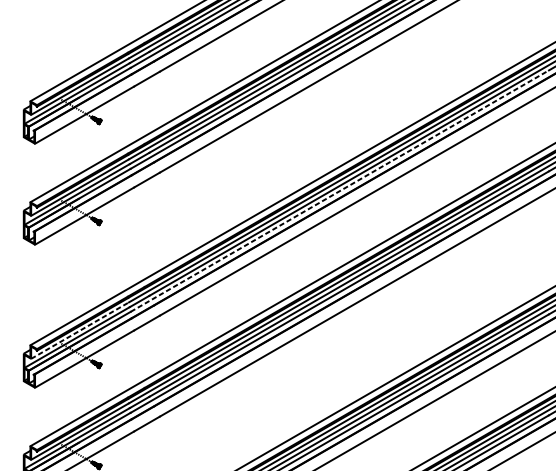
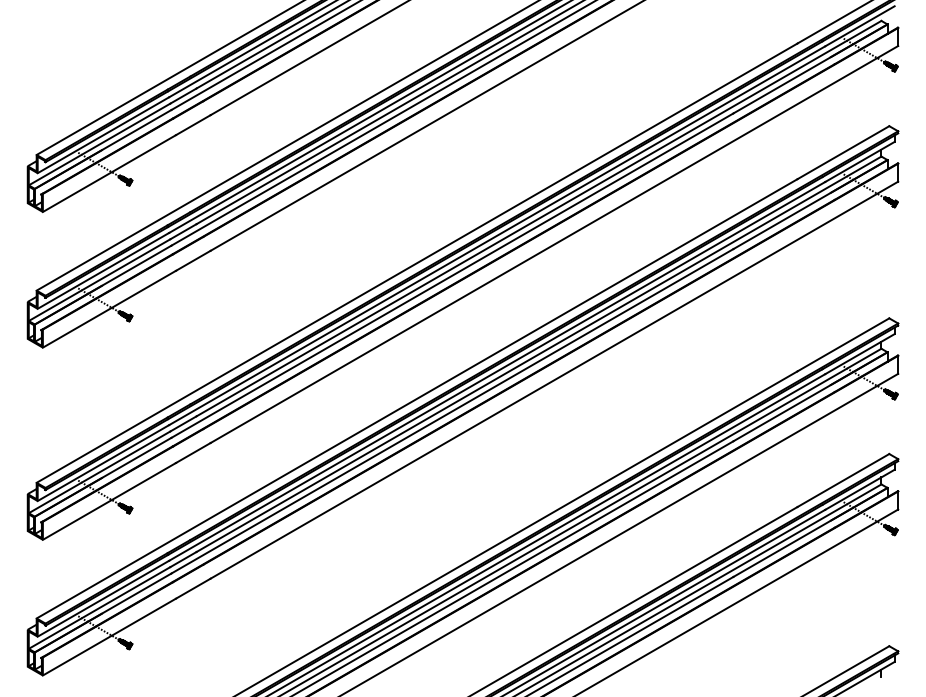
line: (339, 191) -> (452, 275), dashed -> solid
line: (80, 330) -> (103, 463), dashed -> solid

